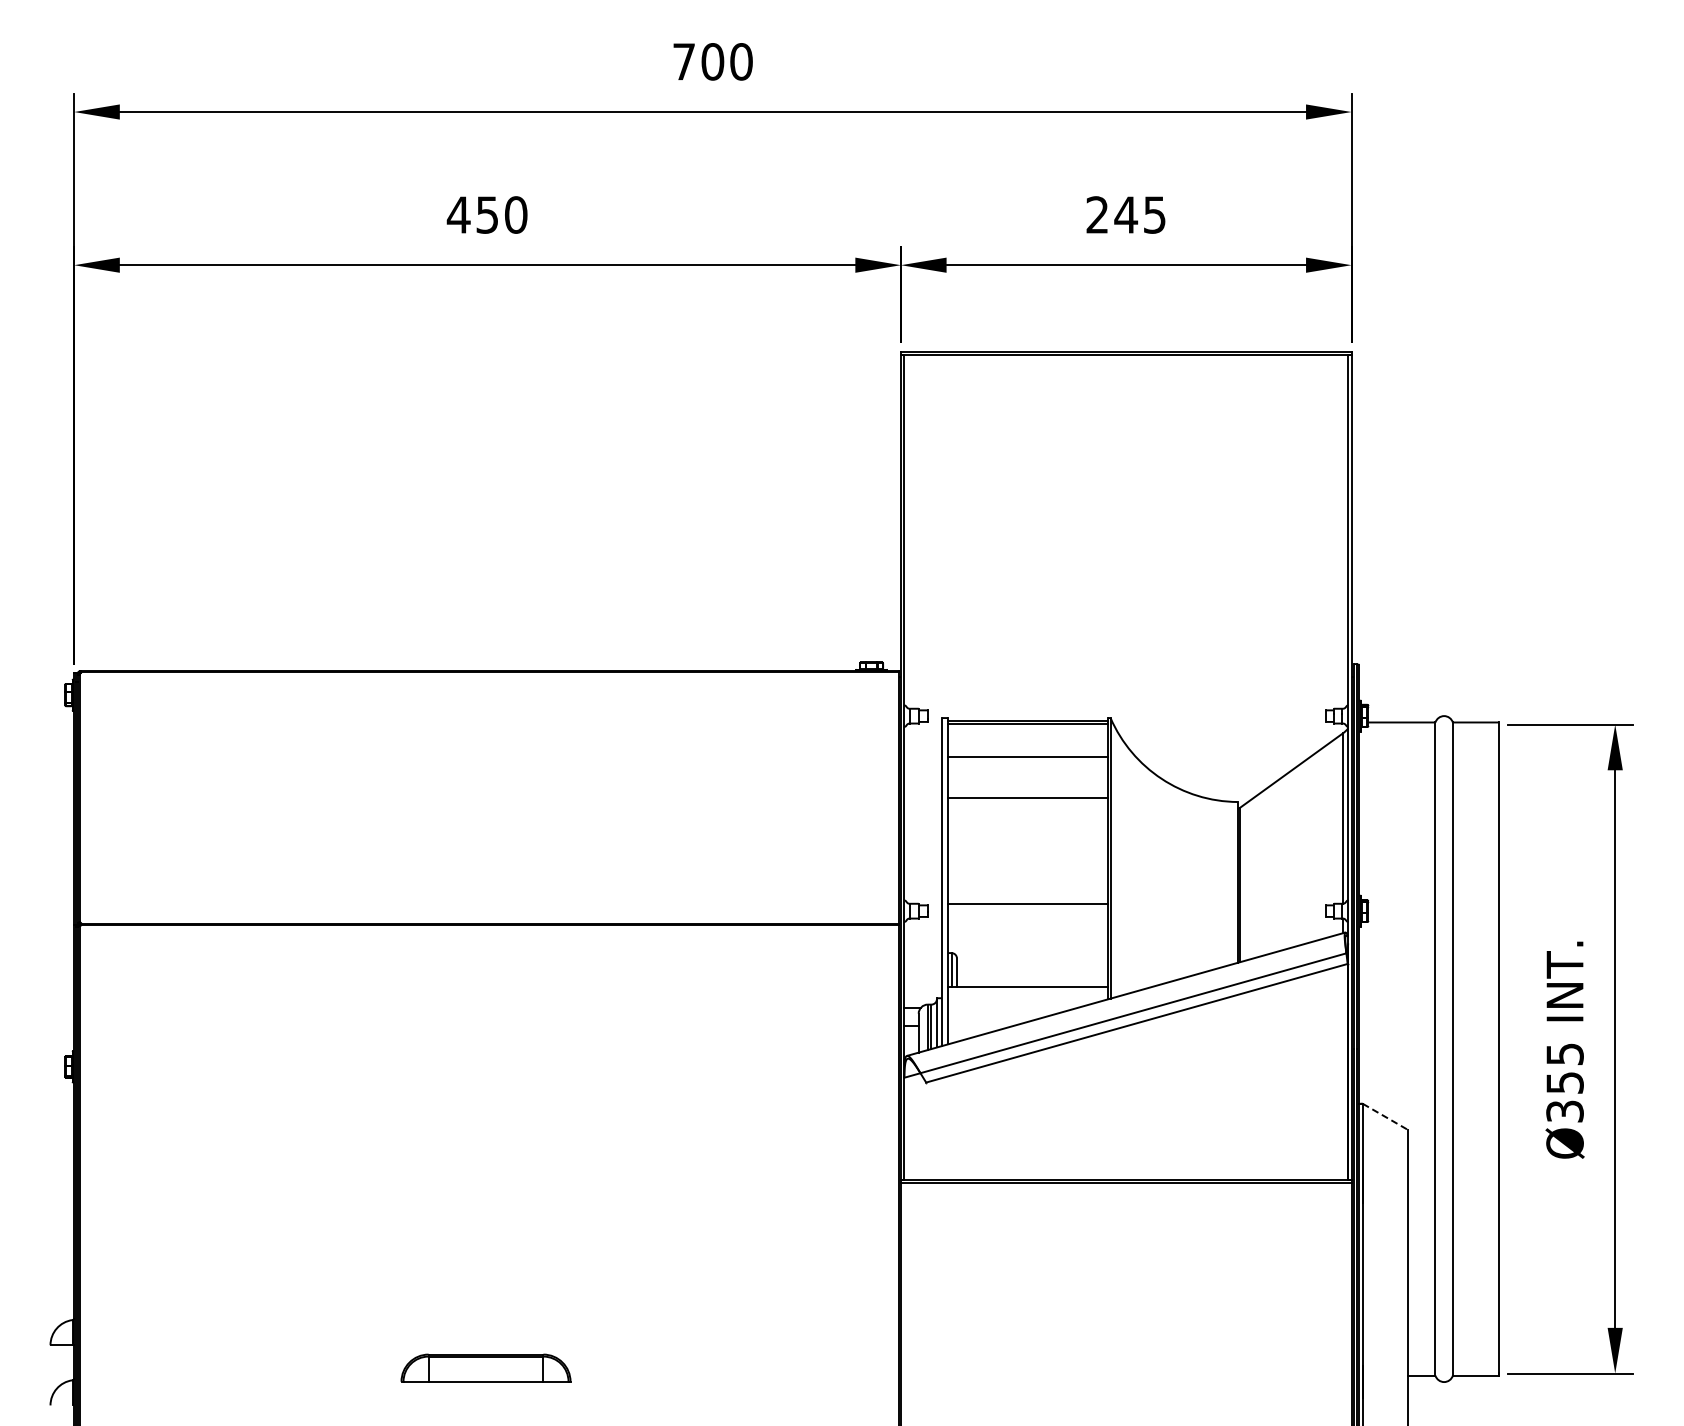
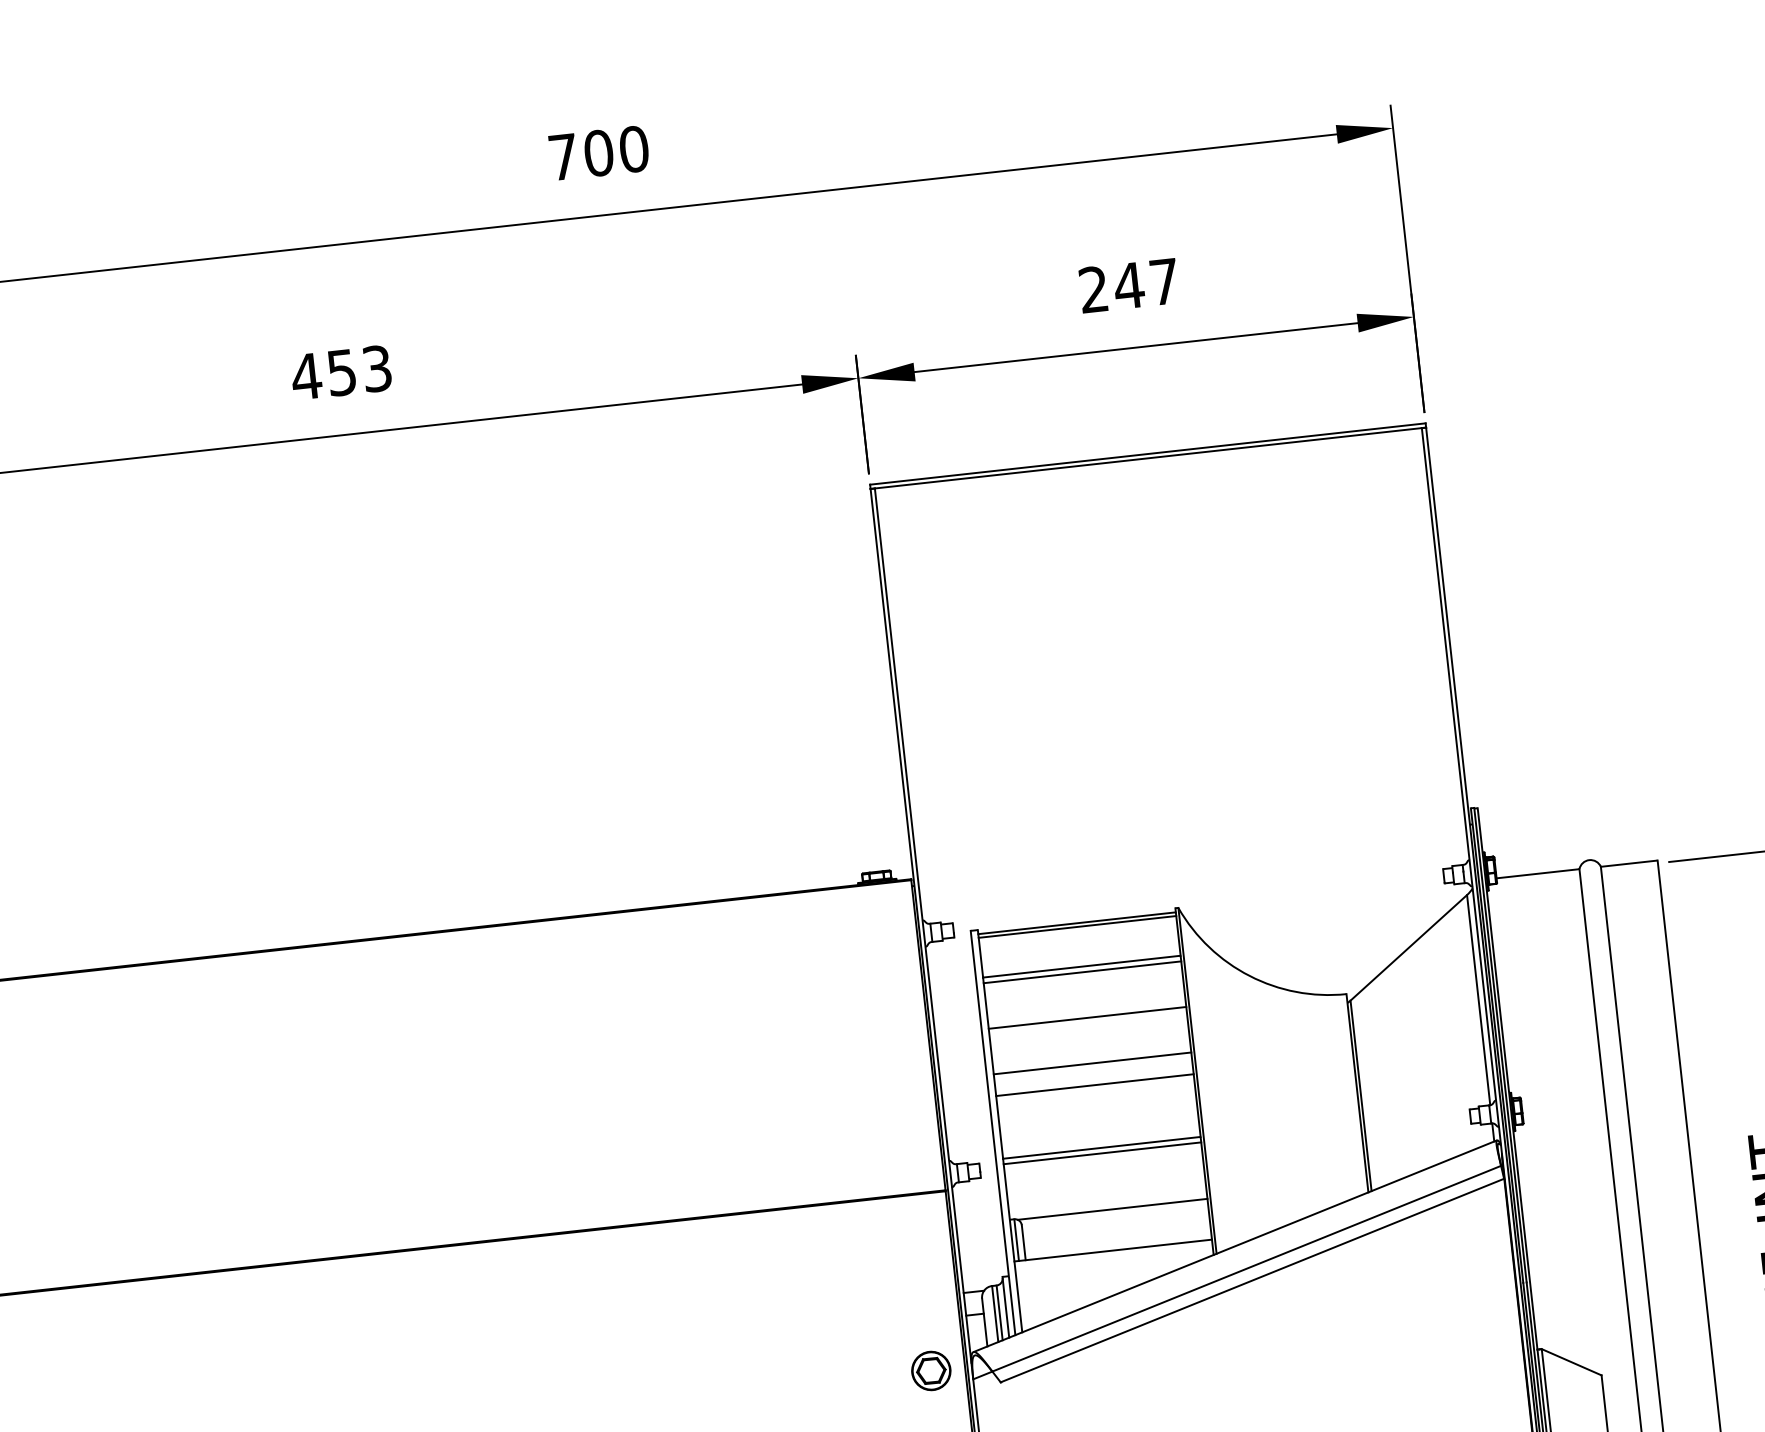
text: (516, 214) -> (377, 368), 450 -> 453
text: (1154, 214) -> (1164, 281), 245 -> 247
line: (1027, 761) -> (1081, 972), added
line: (1027, 835) -> (1091, 1064), added
line: (1027, 852) -> (1094, 1084), added
line: (1027, 908) -> (1101, 1153), added
line: (1031, 953) -> (1112, 1208), added
part: (871, 1066) -> (931, 1369), added
line: (1386, 1117) -> (1572, 1362), dashed -> solid

